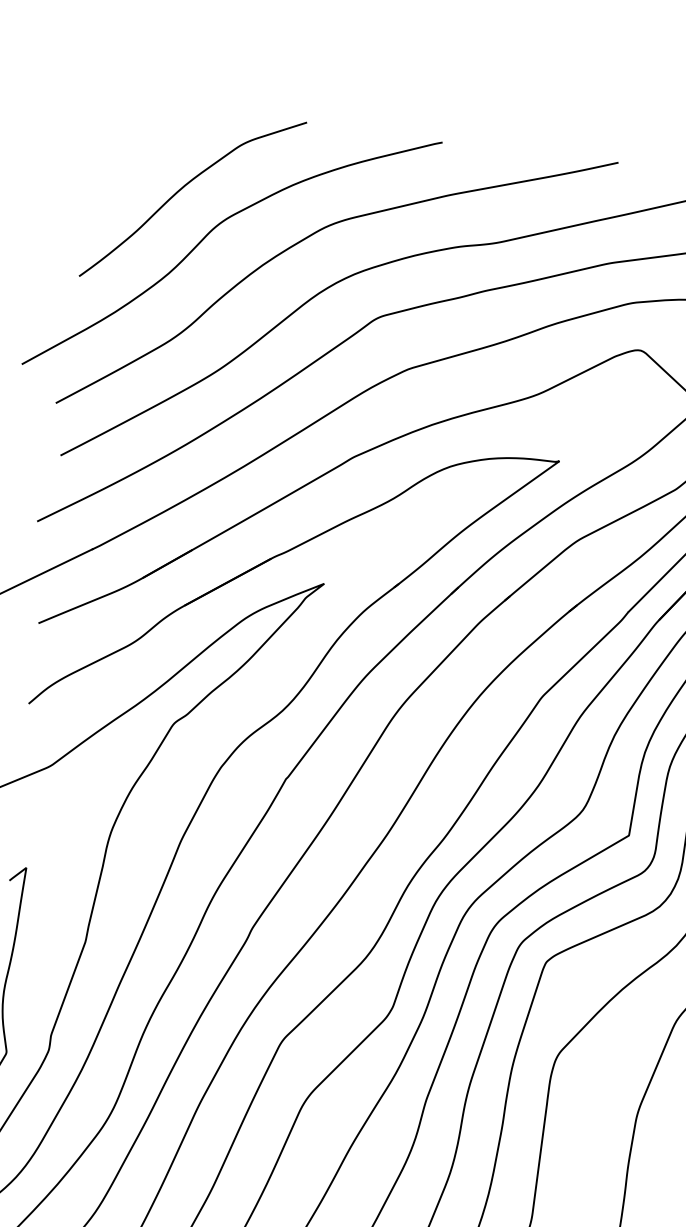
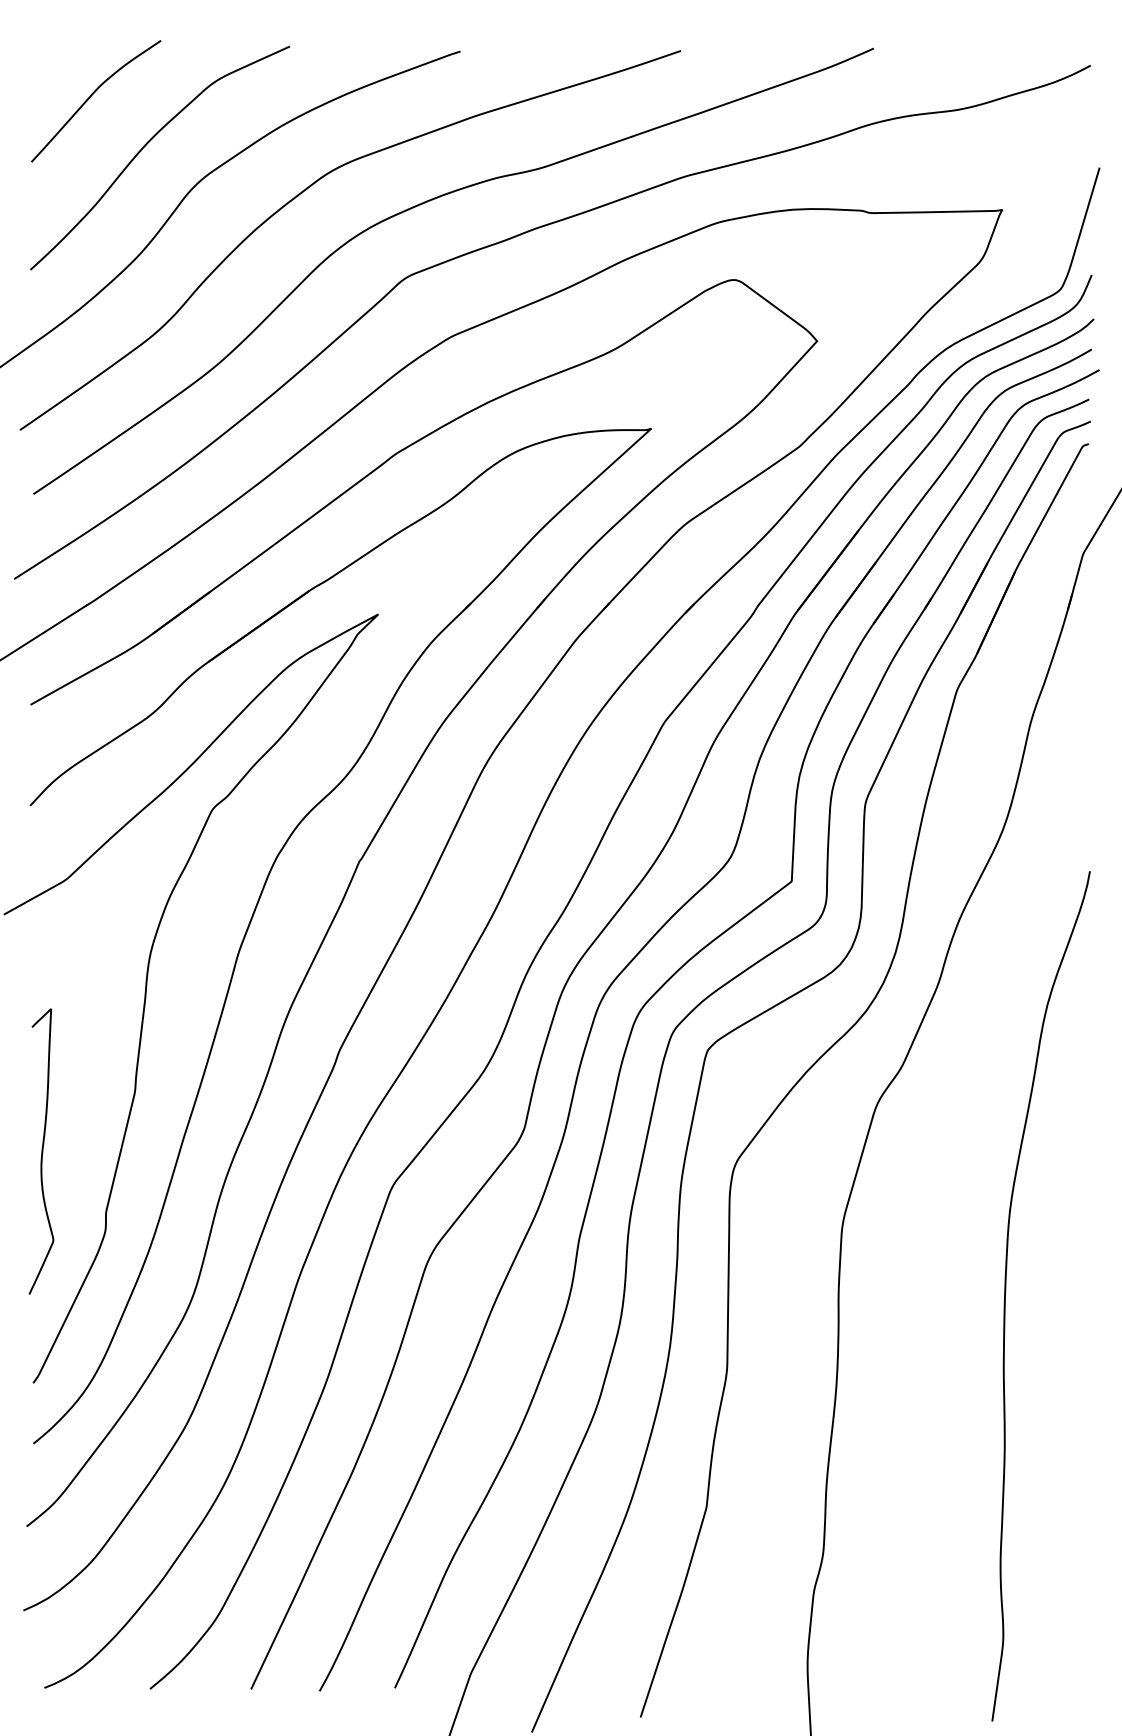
curve: (144, 143) -> (91, 96), added

